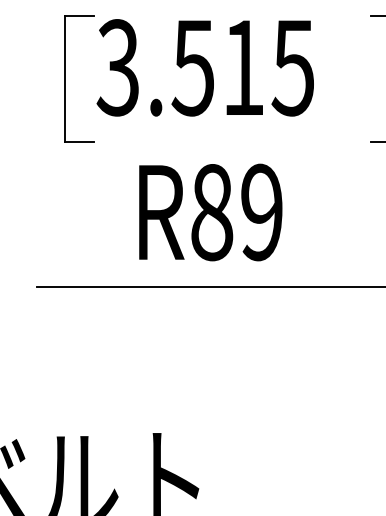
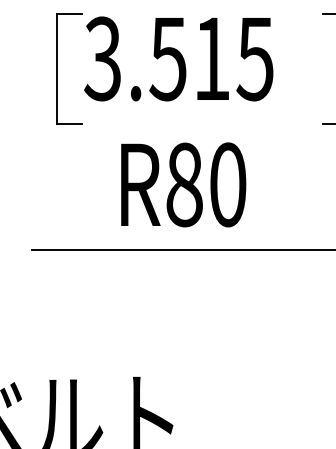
text: (262, 212) -> (228, 184), R89 -> R80

